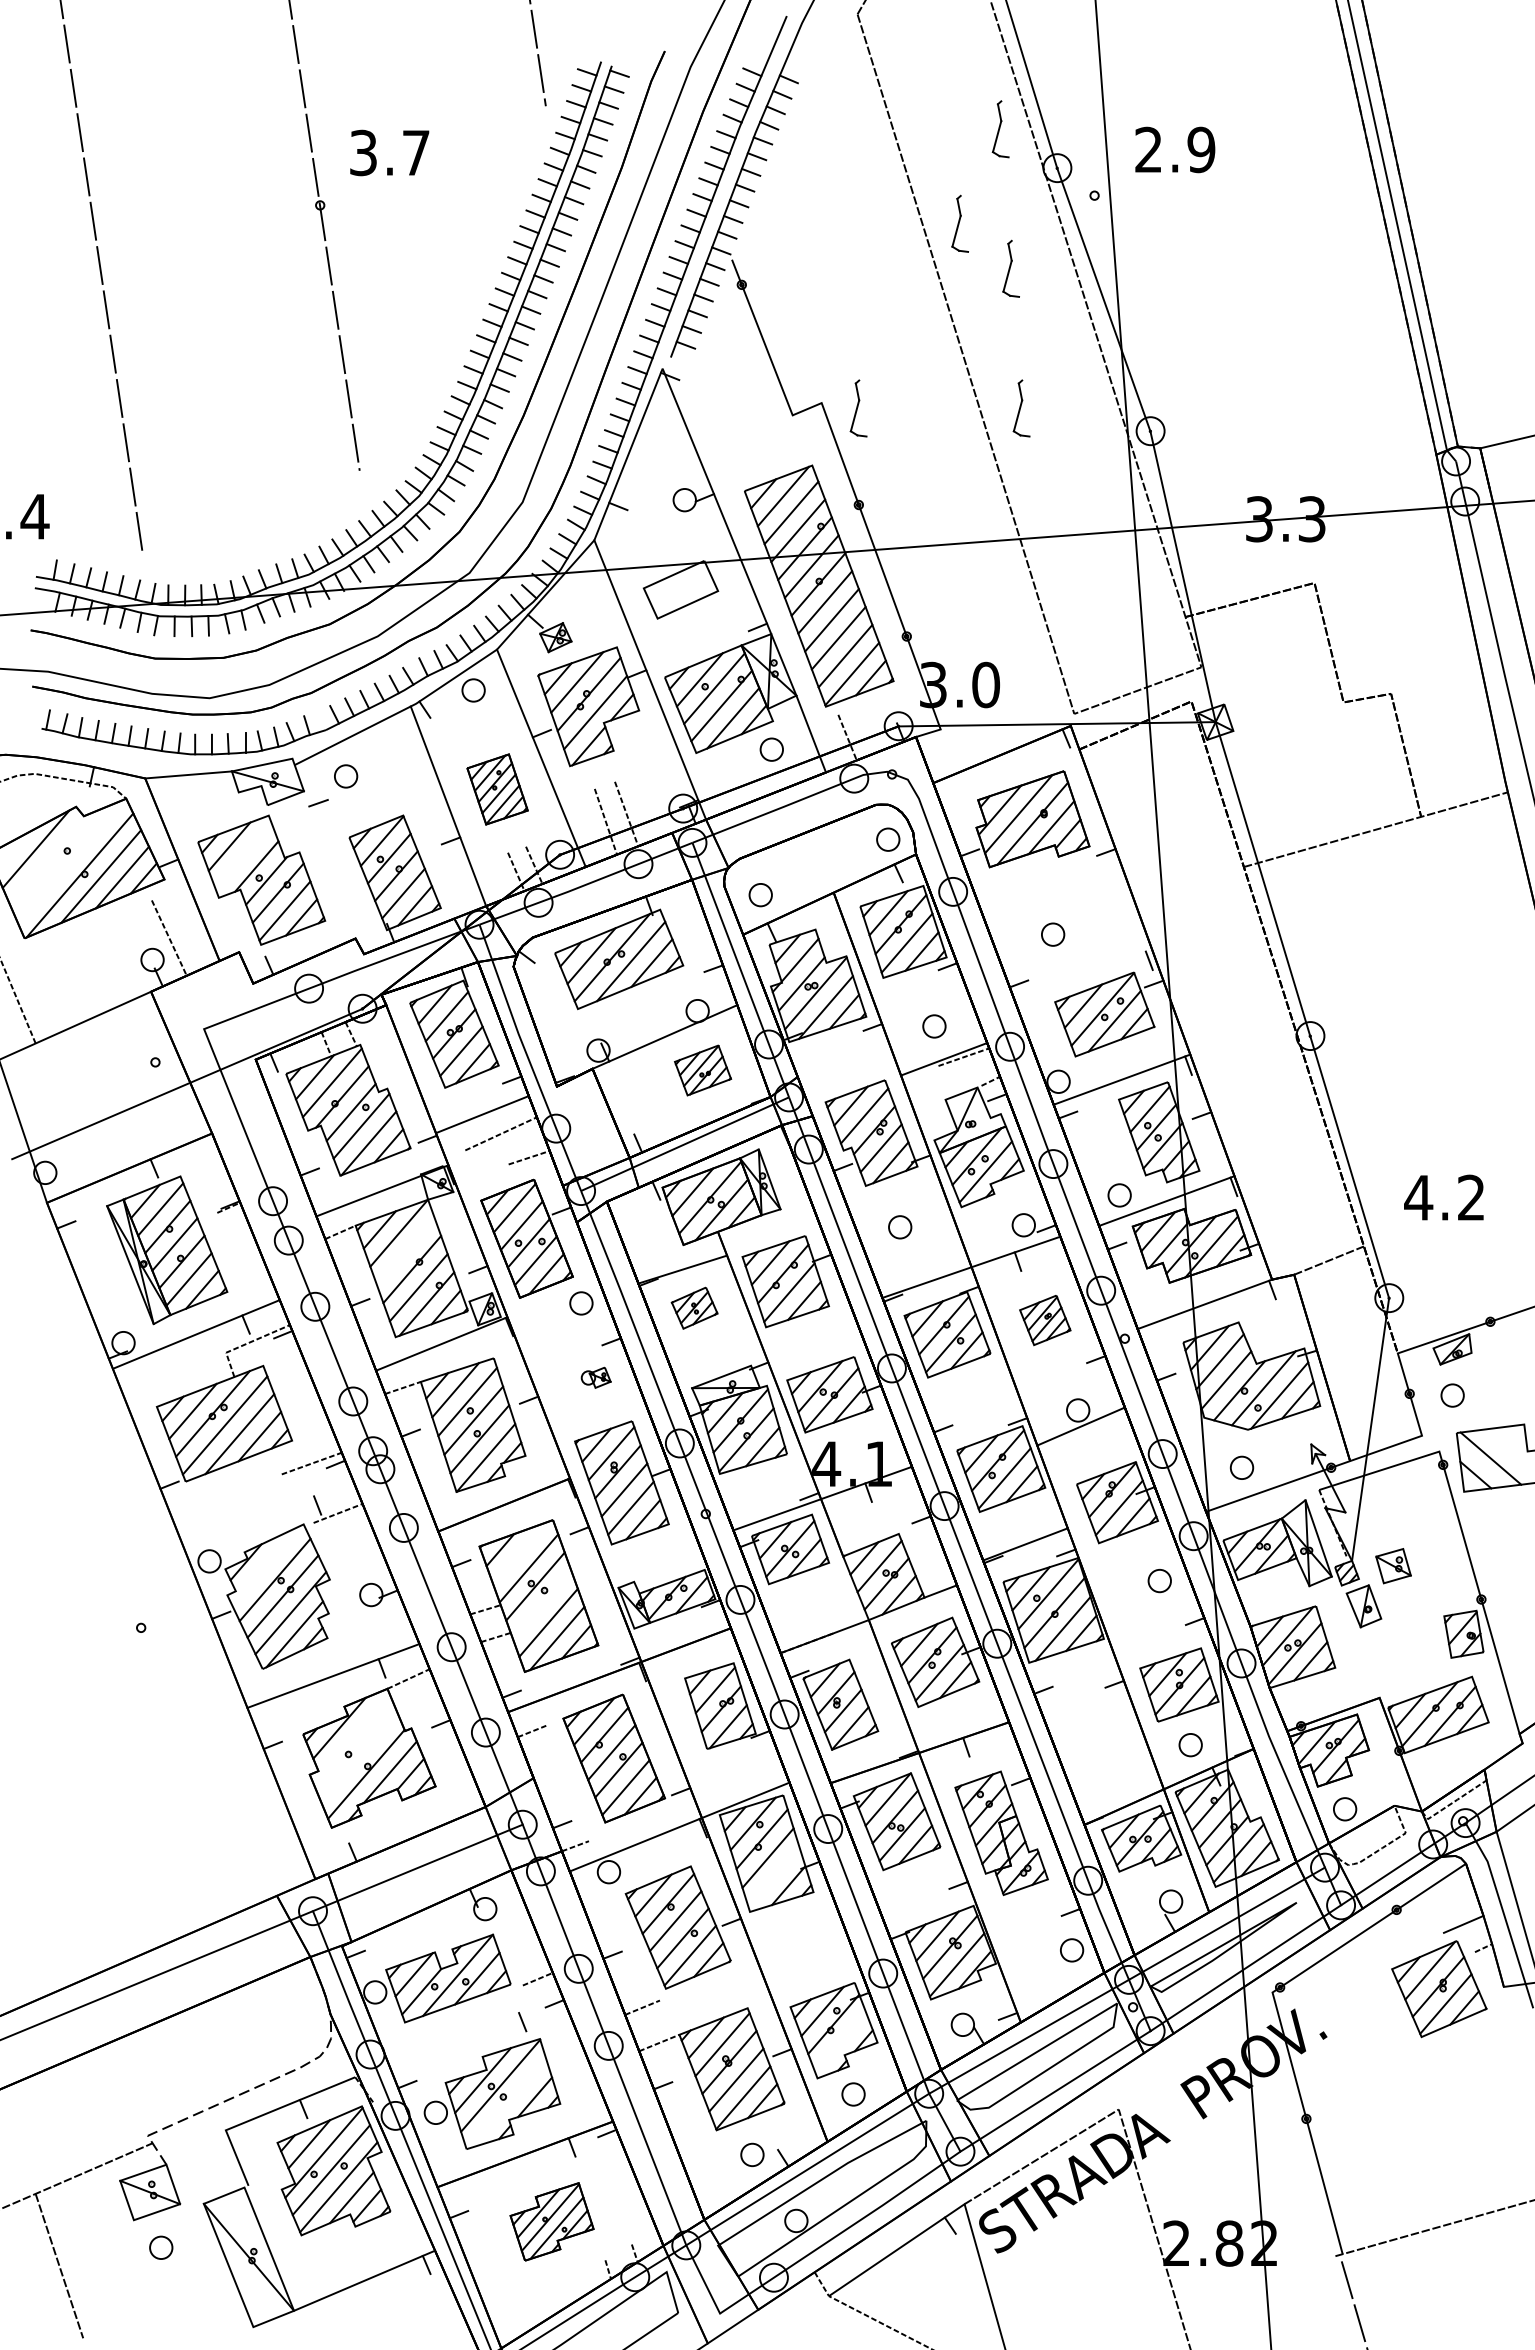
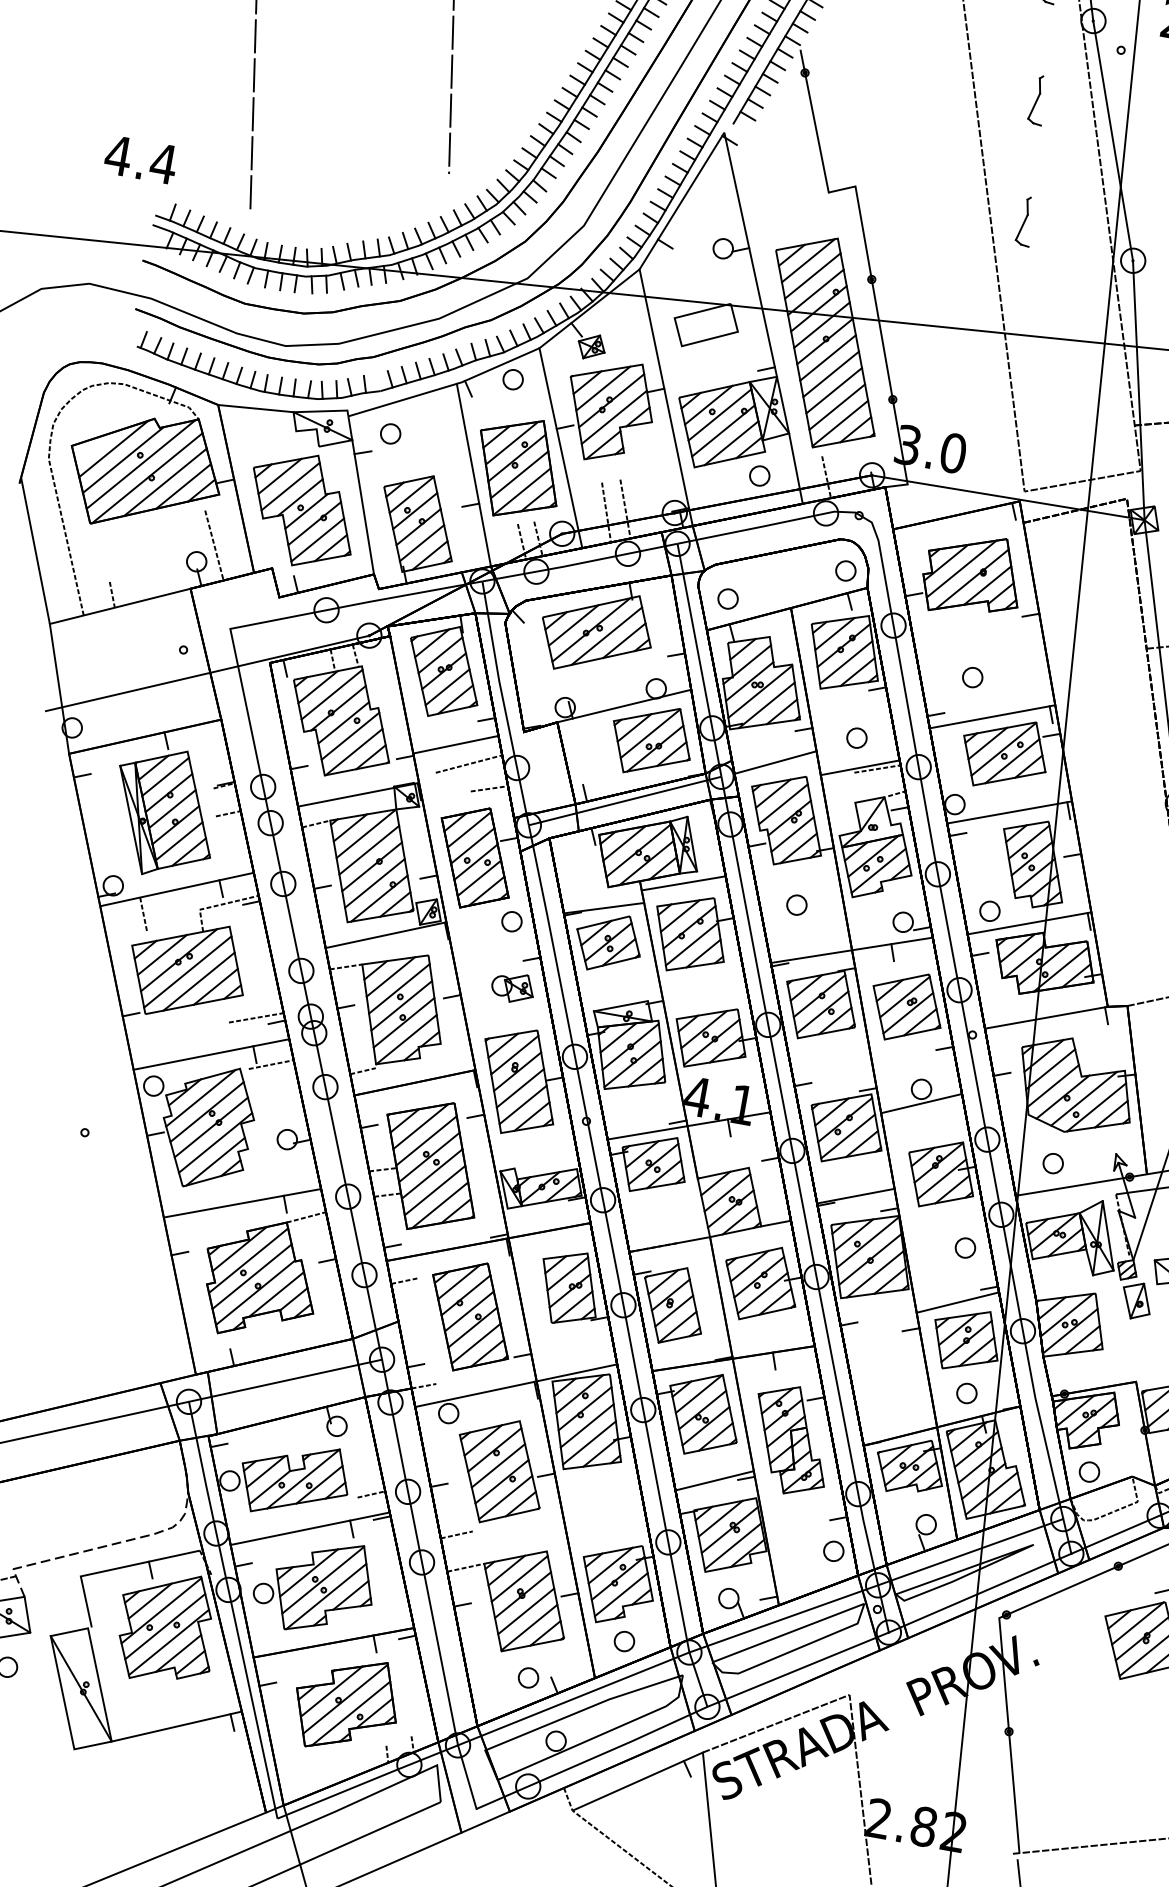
part: (959, 223) -> (1001, 53), removed
part: (858, 408) -> (886, 196), removed
part: (497, 789) -> (518, 468), size x1.67
line: (243, 855) -> (290, 486), added
line: (49, 859) -> (123, 459), added
line: (69, 861) -> (140, 464), added
line: (329, 864) -> (363, 506), added
line: (1083, 974) -> (992, 716), added
line: (63, 1014) -> (112, 594), added
part: (702, 1070) -> (651, 740), size x1.67
line: (847, 1070) -> (775, 762), added
line: (767, 1225) -> (683, 883), added
line: (238, 1238) -> (227, 813), added
line: (405, 1250) -> (369, 849), added
part: (694, 1308) -> (608, 943), size x1.67
part: (1045, 1320) -> (907, 1007), size x1.67
line: (163, 1369) -> (143, 914), added
part: (596, 1377) -> (513, 987), size x1.67
line: (443, 1502) -> (363, 1071), added
line: (268, 1513) -> (211, 1054), added
line: (519, 1553) -> (420, 1126), added
line: (264, 1565) -> (200, 1098), added
line: (541, 1604) -> (431, 1173), added
line: (1161, 1643) -> (957, 1301), added
line: (351, 1739) -> (248, 1260), added
line: (358, 1756) -> (251, 1276), added
line: (773, 1876) -> (589, 1442), added
line: (922, 1894) -> (714, 1480), added
line: (475, 2029) -> (310, 1528), added
line: (840, 2041) -> (621, 1594), added
line: (507, 2103) -> (326, 1596), added
part: (551, 2221) -> (346, 1704), size x1.43

